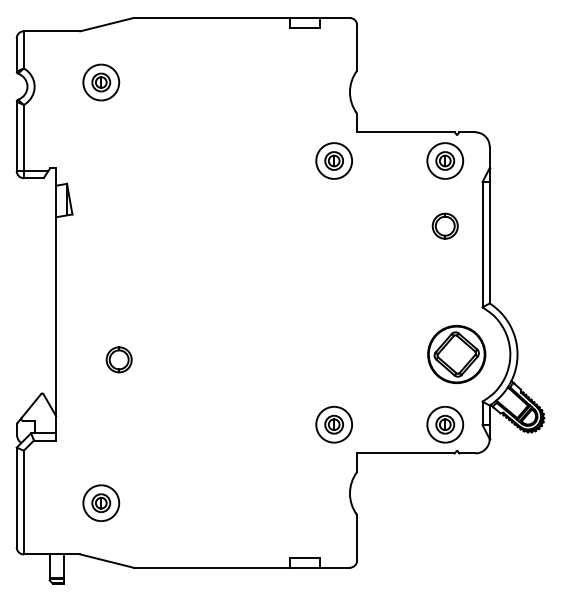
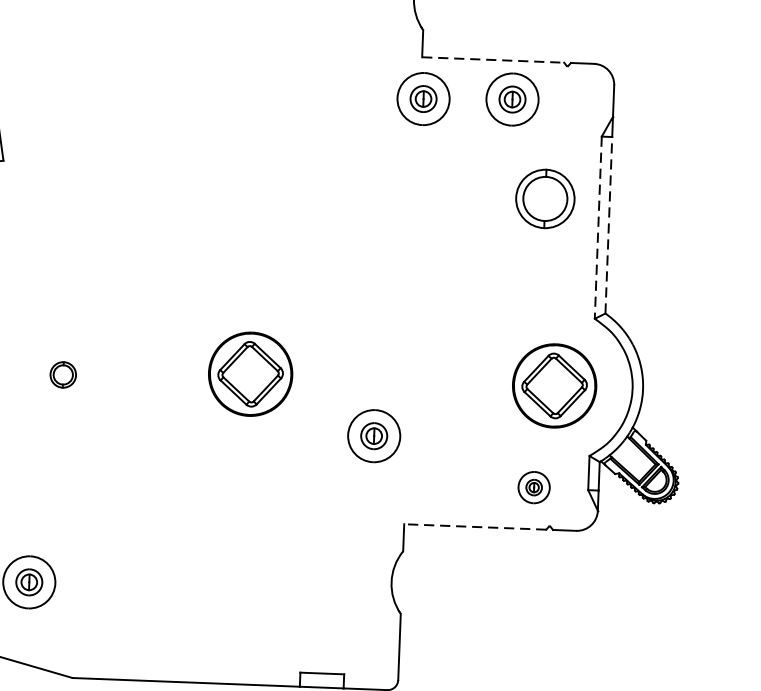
line: (405, 132) -> (492, 60), solid -> dashed
part: (333, 160) -> (422, 98), moved
part: (445, 160) -> (512, 98), moved
part: (444, 225) -> (544, 197), size x1.6
line: (489, 242) -> (608, 224), solid -> dashed
line: (482, 244) -> (598, 227), solid -> dashed
part: (247, 354) -> (250, 374), added
part: (118, 359) -> (62, 374), size x0.7
part: (333, 424) -> (373, 435), moved
part: (445, 424) -> (534, 487), size x0.6
line: (405, 453) -> (474, 527), solid -> dashed

